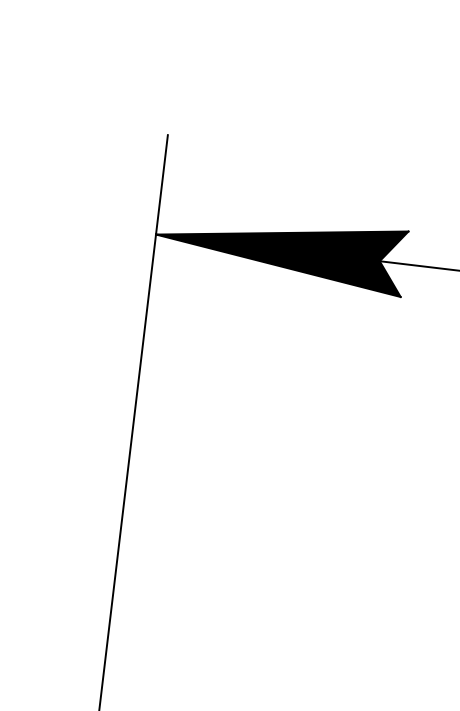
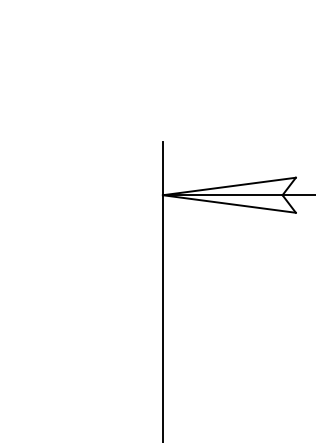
fill: (278, 247) -> (228, 194), removed

